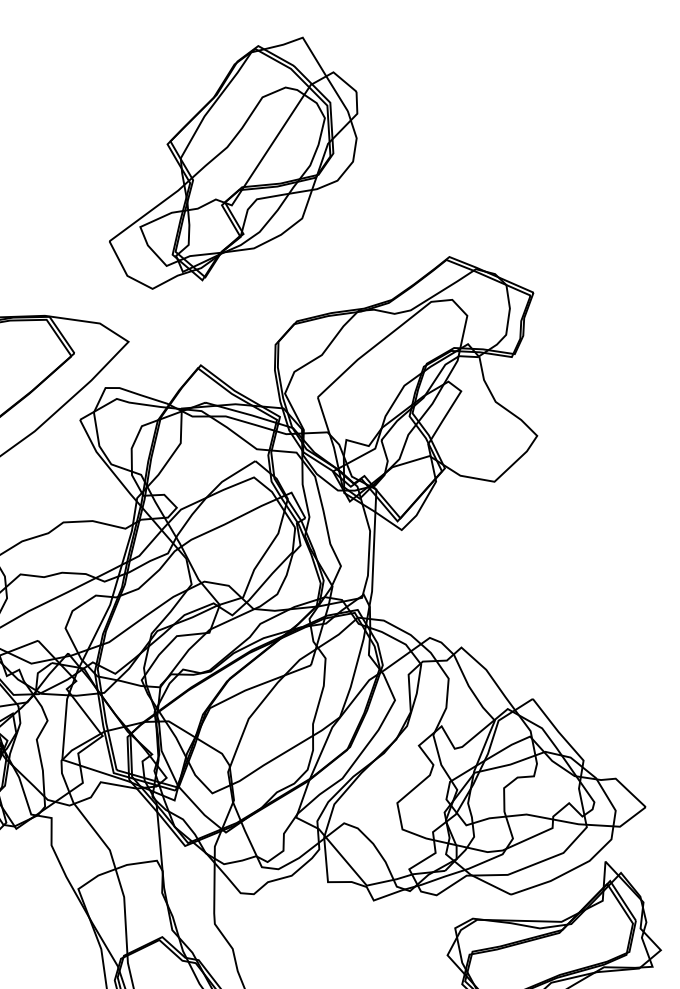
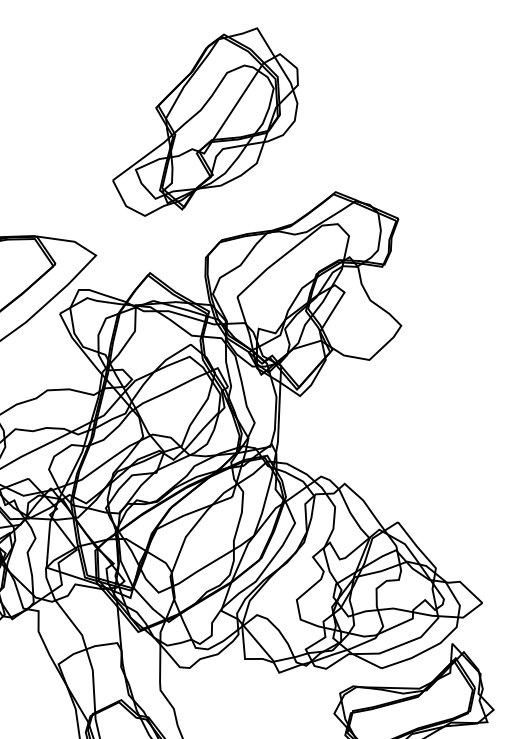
part: (233, 162) -> (205, 121), moved

